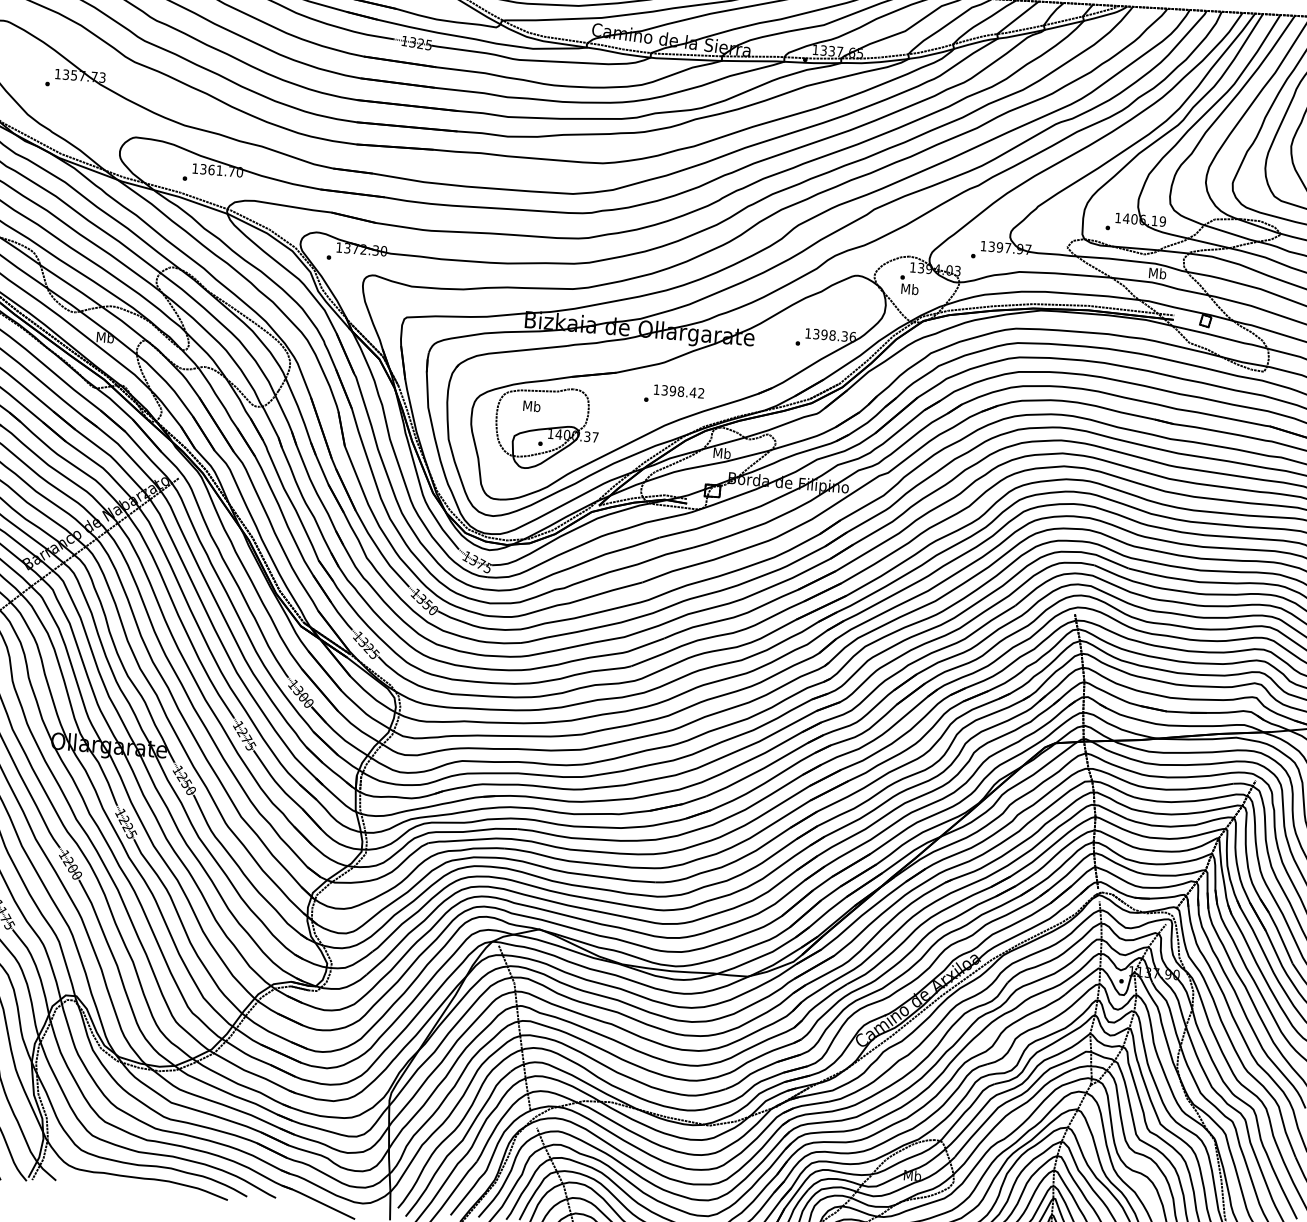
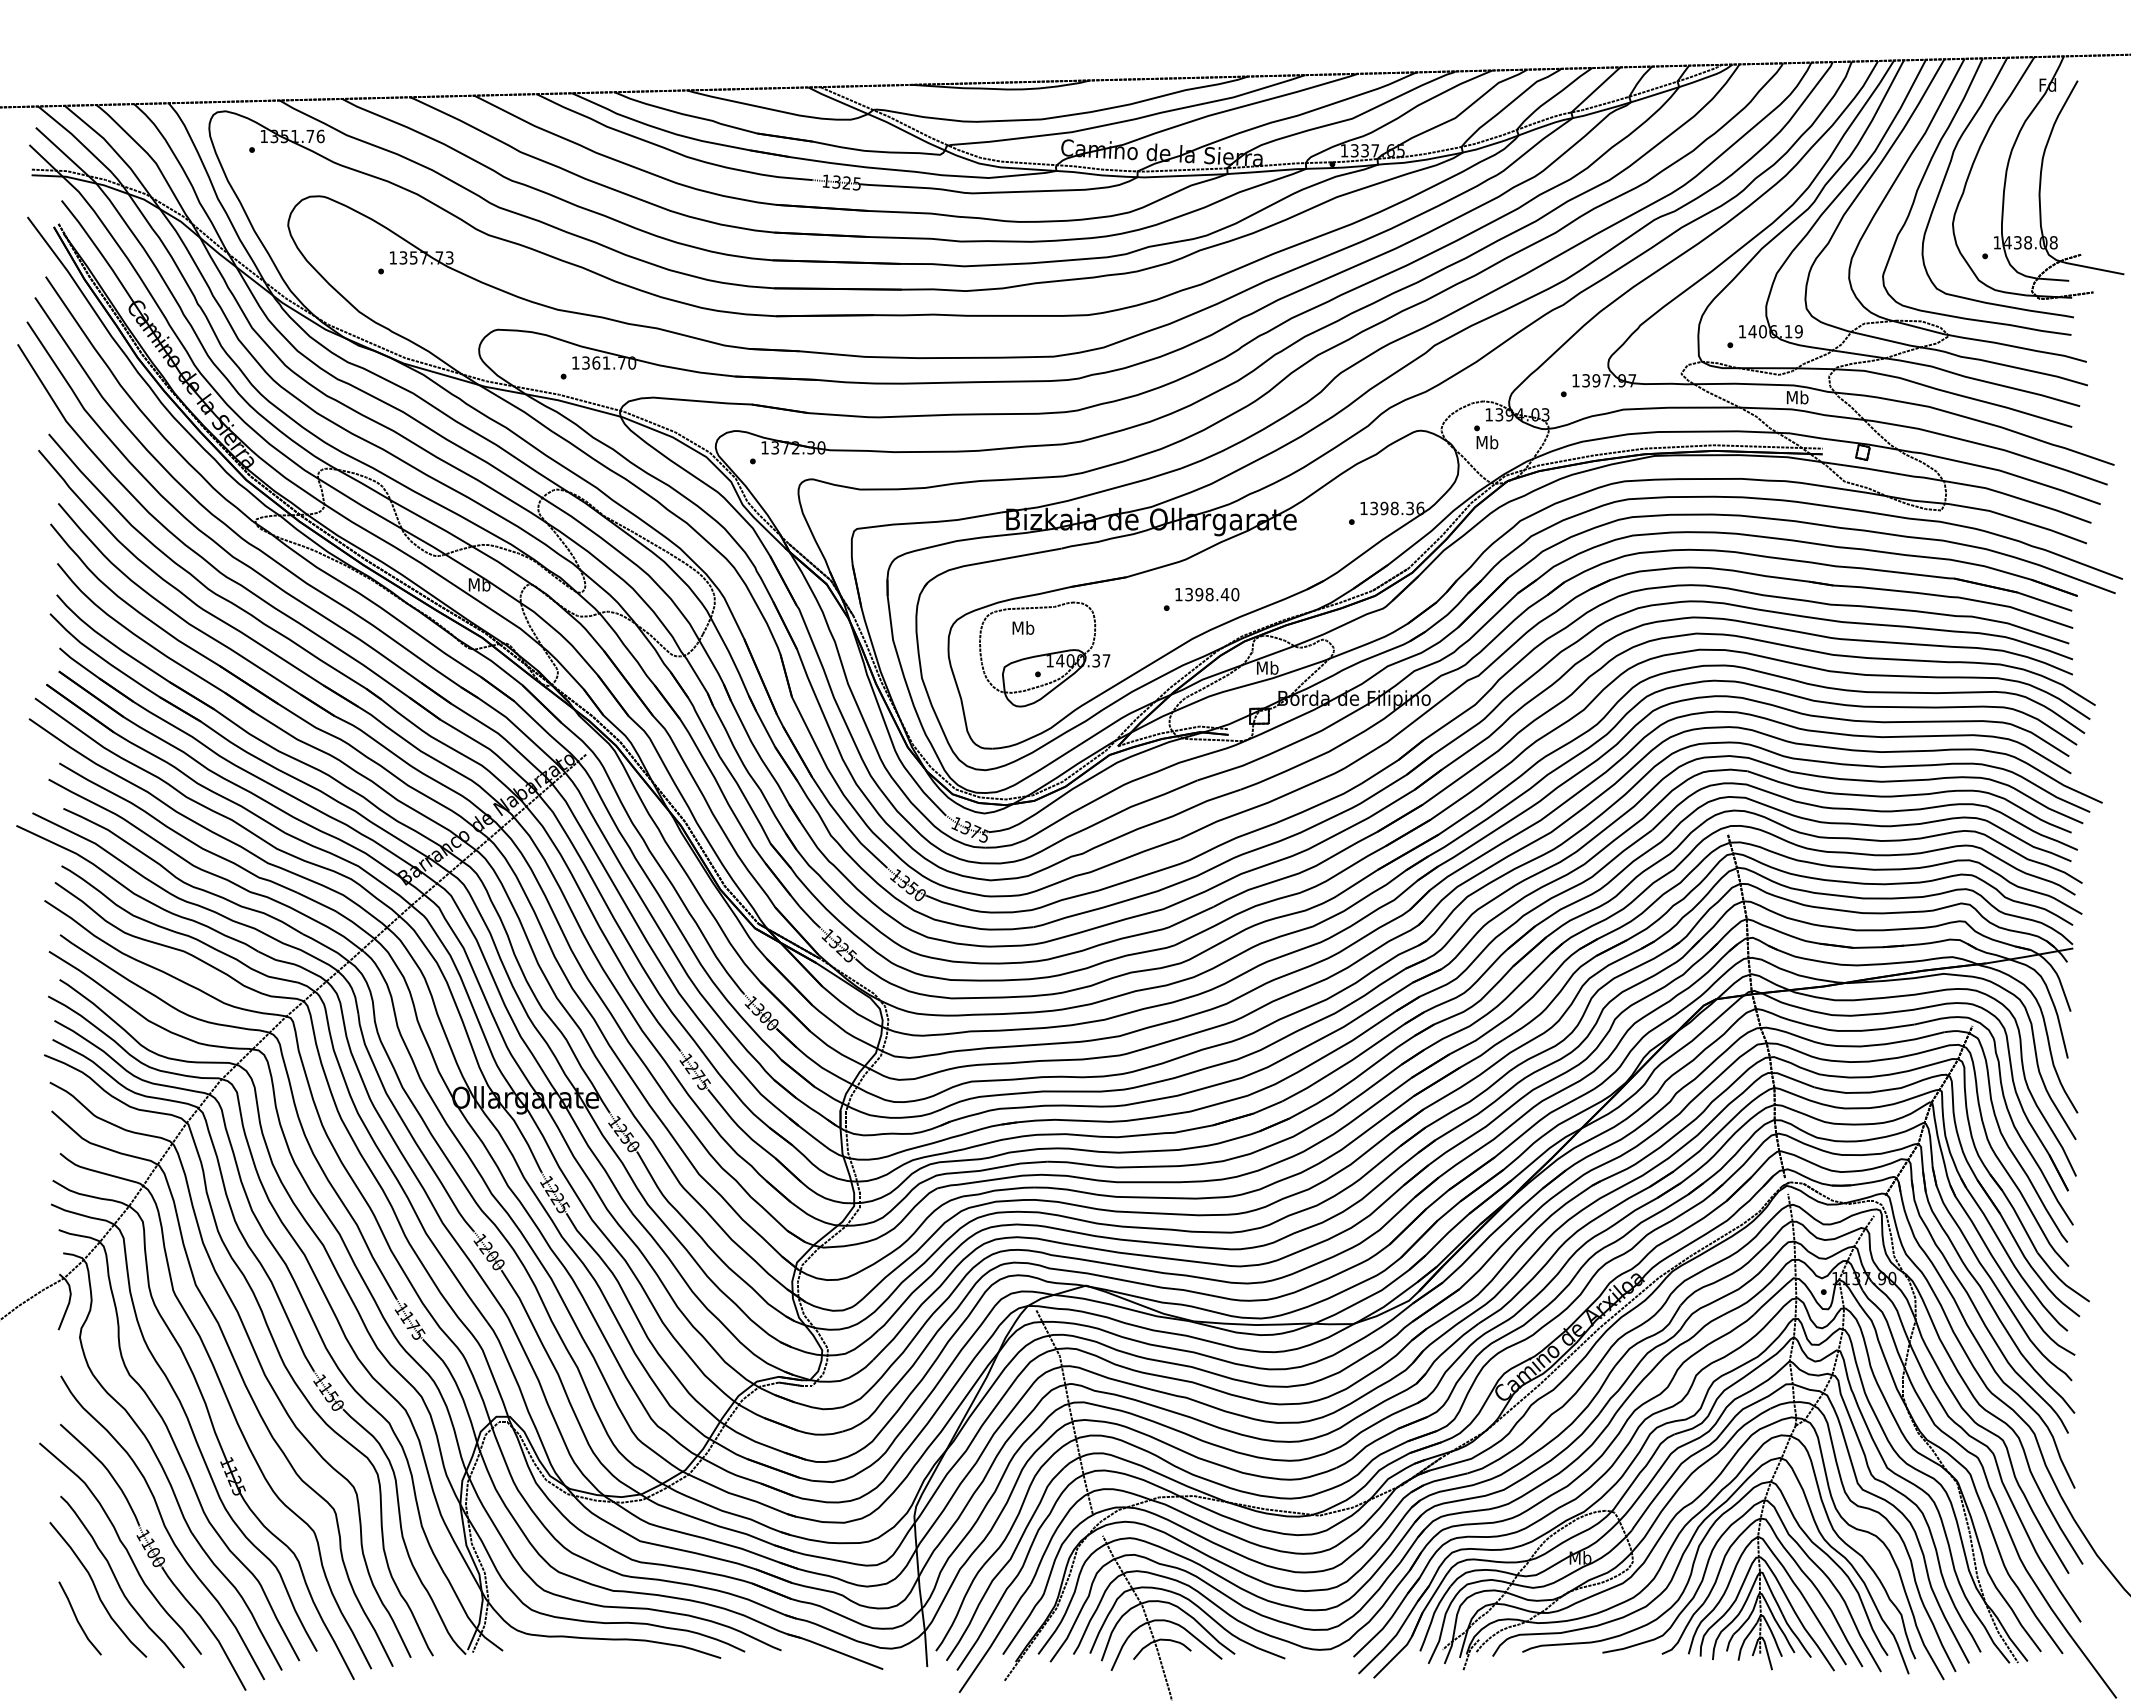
text: (701, 393) -> (1235, 594), 1398.42 -> 1398.40

